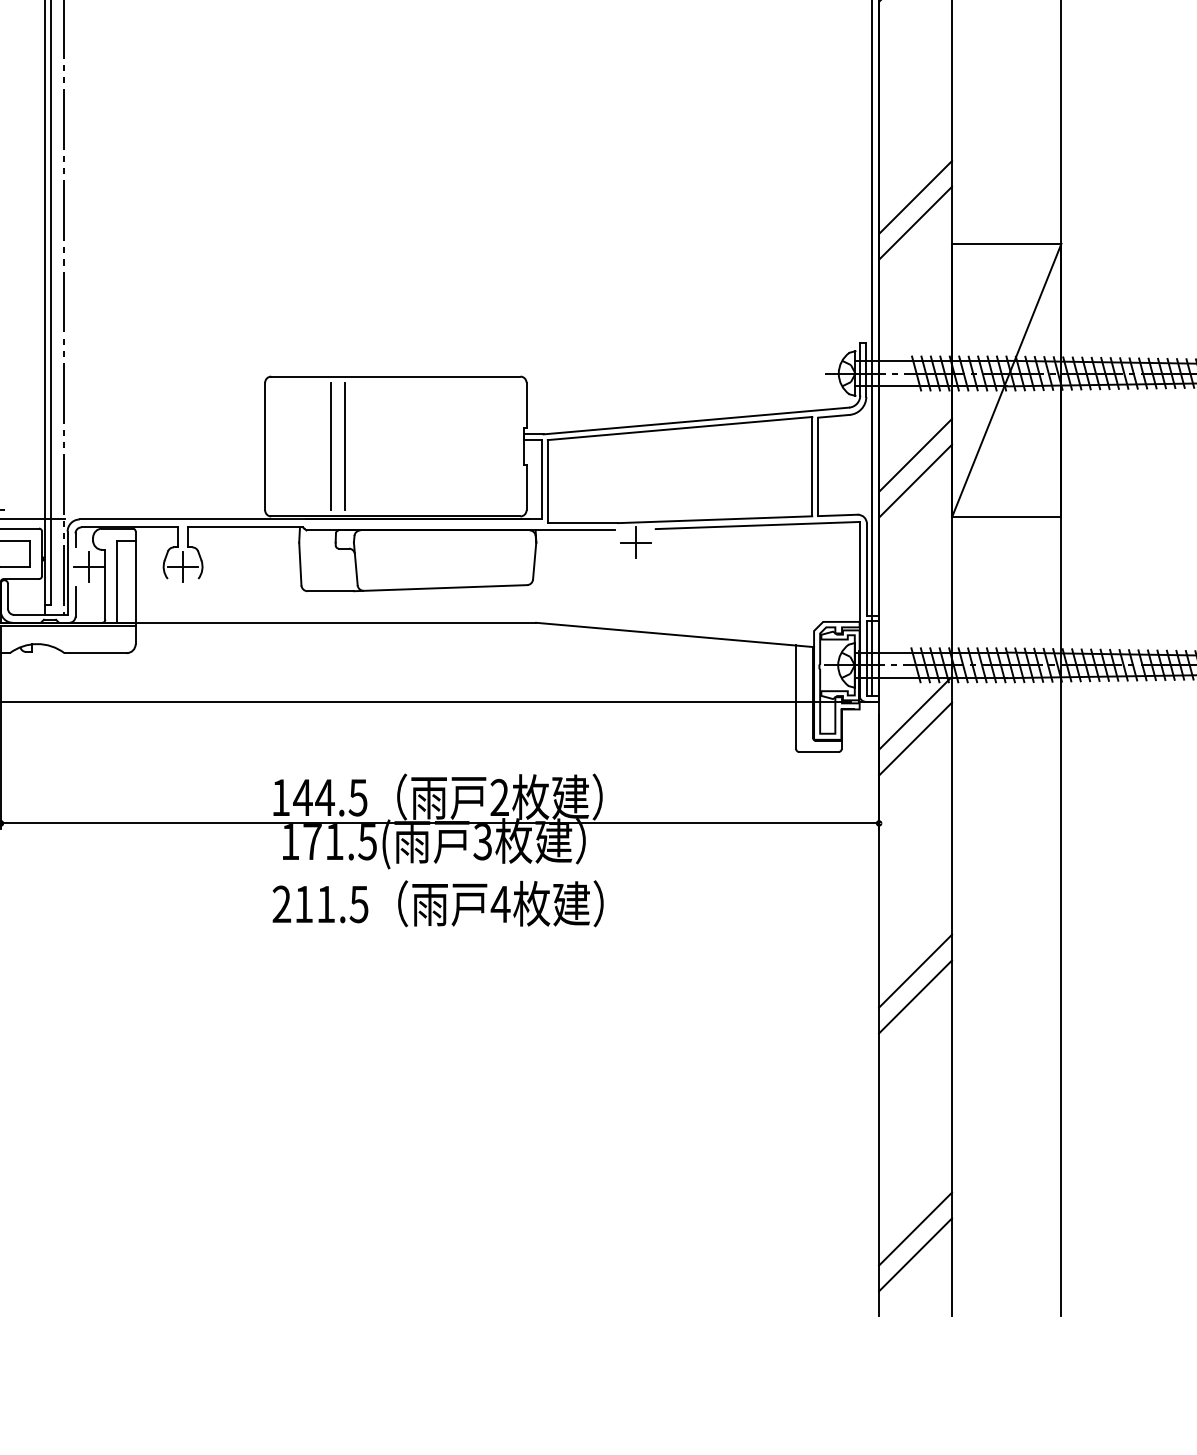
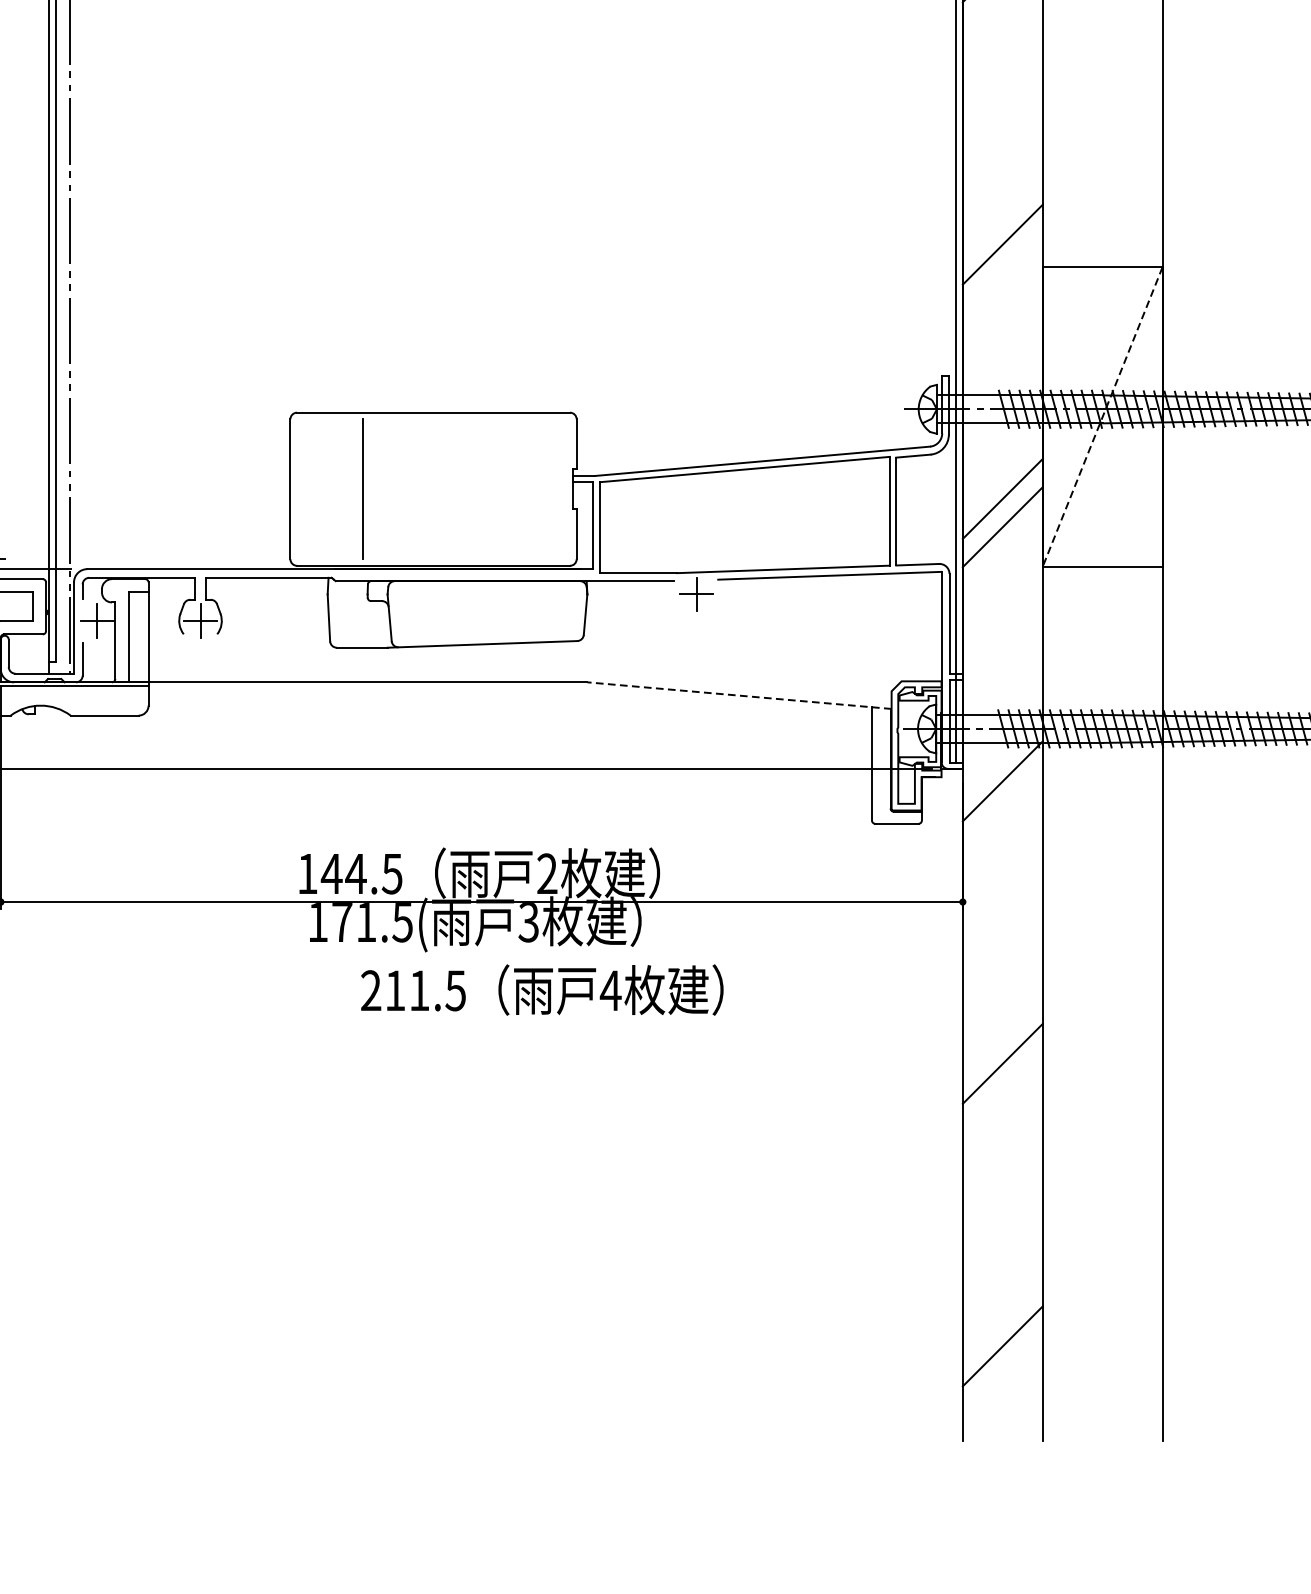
line: (915, 197) -> (1002, 216), removed
line: (1006, 380) -> (1102, 416), solid -> dashed
line: (345, 446) -> (378, 489), removed
line: (674, 634) -> (738, 695), solid -> dashed
line: (915, 738) -> (1002, 809), removed
text: (437, 903) -> (541, 989), moved
line: (915, 996) -> (1002, 1091), removed
line: (915, 1254) -> (1002, 1374), removed

